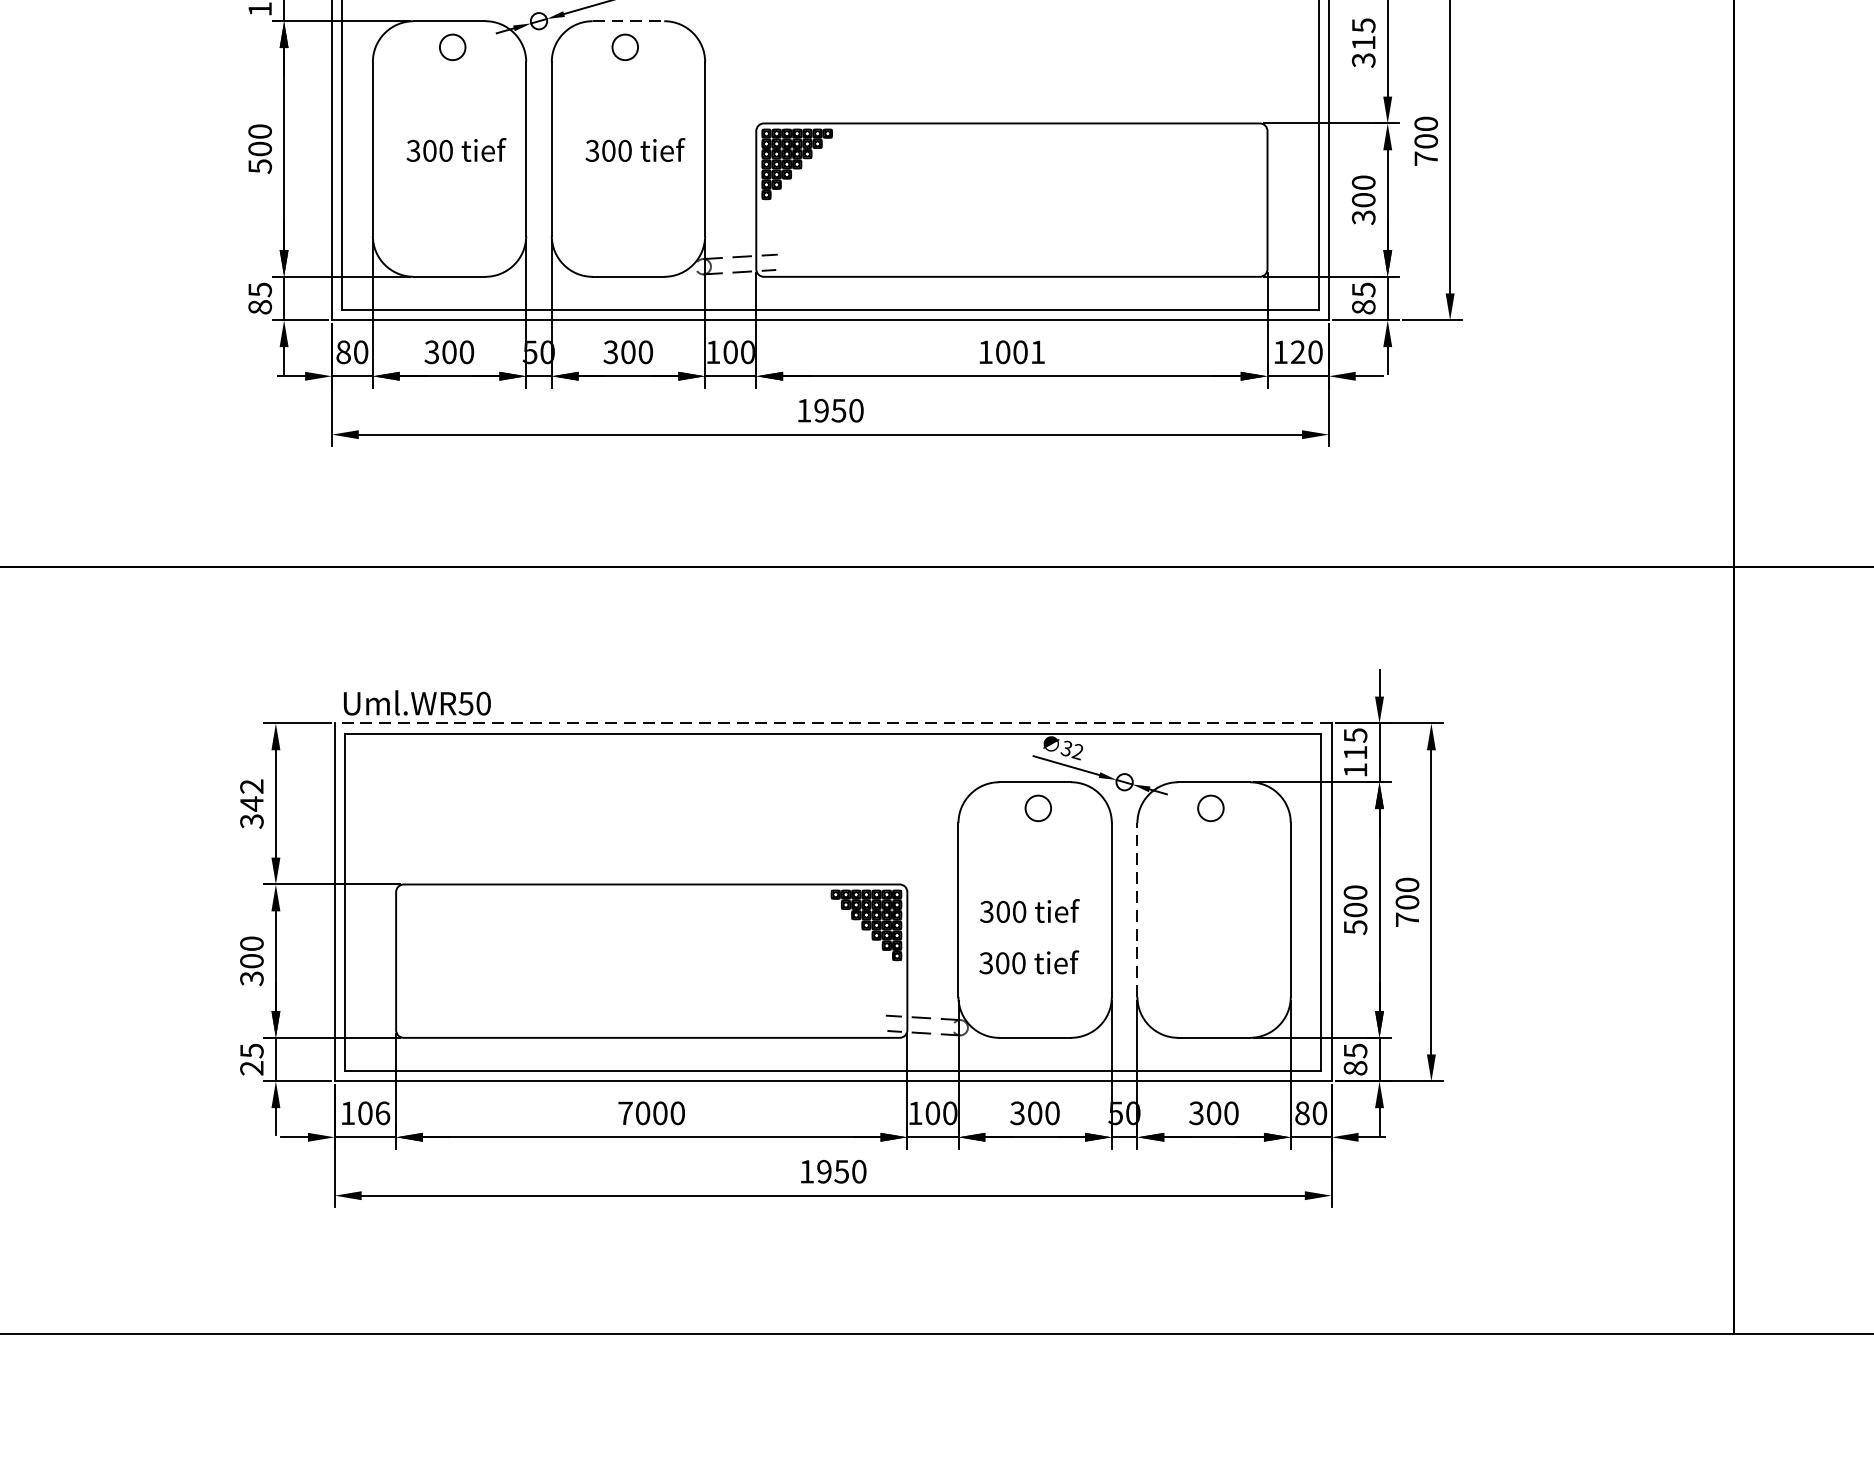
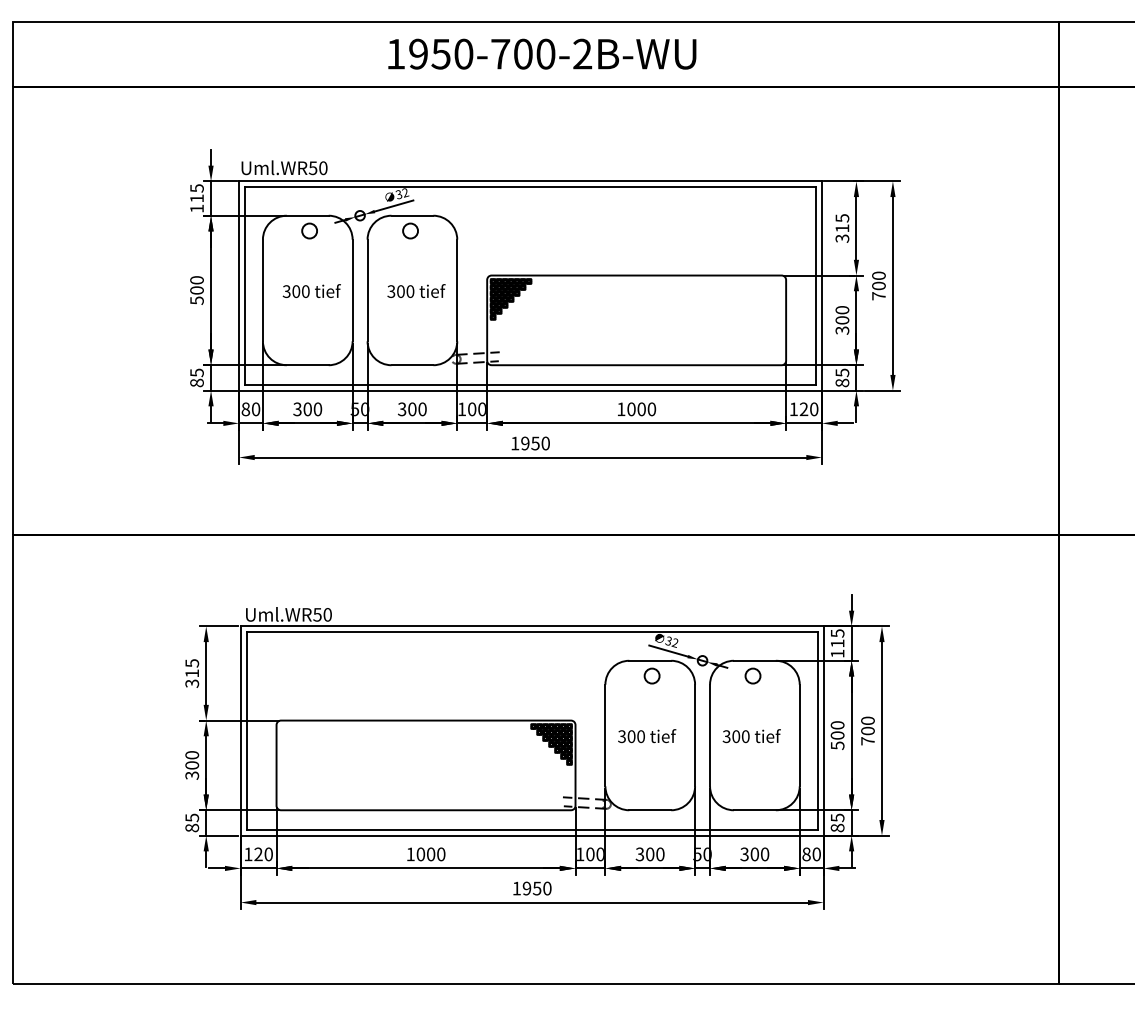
line: (628, 20) -> (412, 215), dashed -> solid
text: (1037, 352) -> (651, 409), 1001 -> 1000
line: (832, 723) -> (531, 626), dashed -> solid
text: (252, 795) -> (192, 668), 342 -> 315
line: (1138, 909) -> (710, 735), dashed -> solid
text: (1028, 963) -> (751, 736), moved
text: (252, 1067) -> (192, 827), 25 -> 85
text: (373, 1113) -> (263, 854), 106 -> 120
text: (625, 1113) -> (410, 854), 7000 -> 1000

